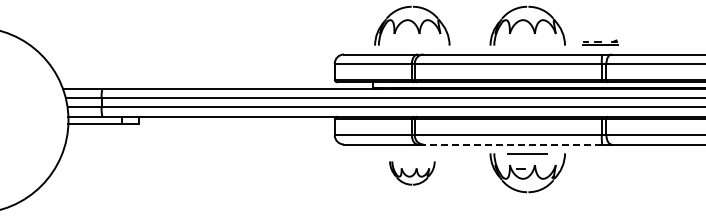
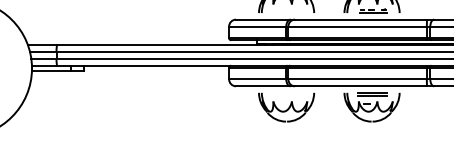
part: (600, 42) -> (373, 10), moved
line: (512, 144) -> (360, 86), dashed -> solid
line: (527, 157) -> (371, 95), added
part: (412, 173) -> (286, 107), size x1.67

